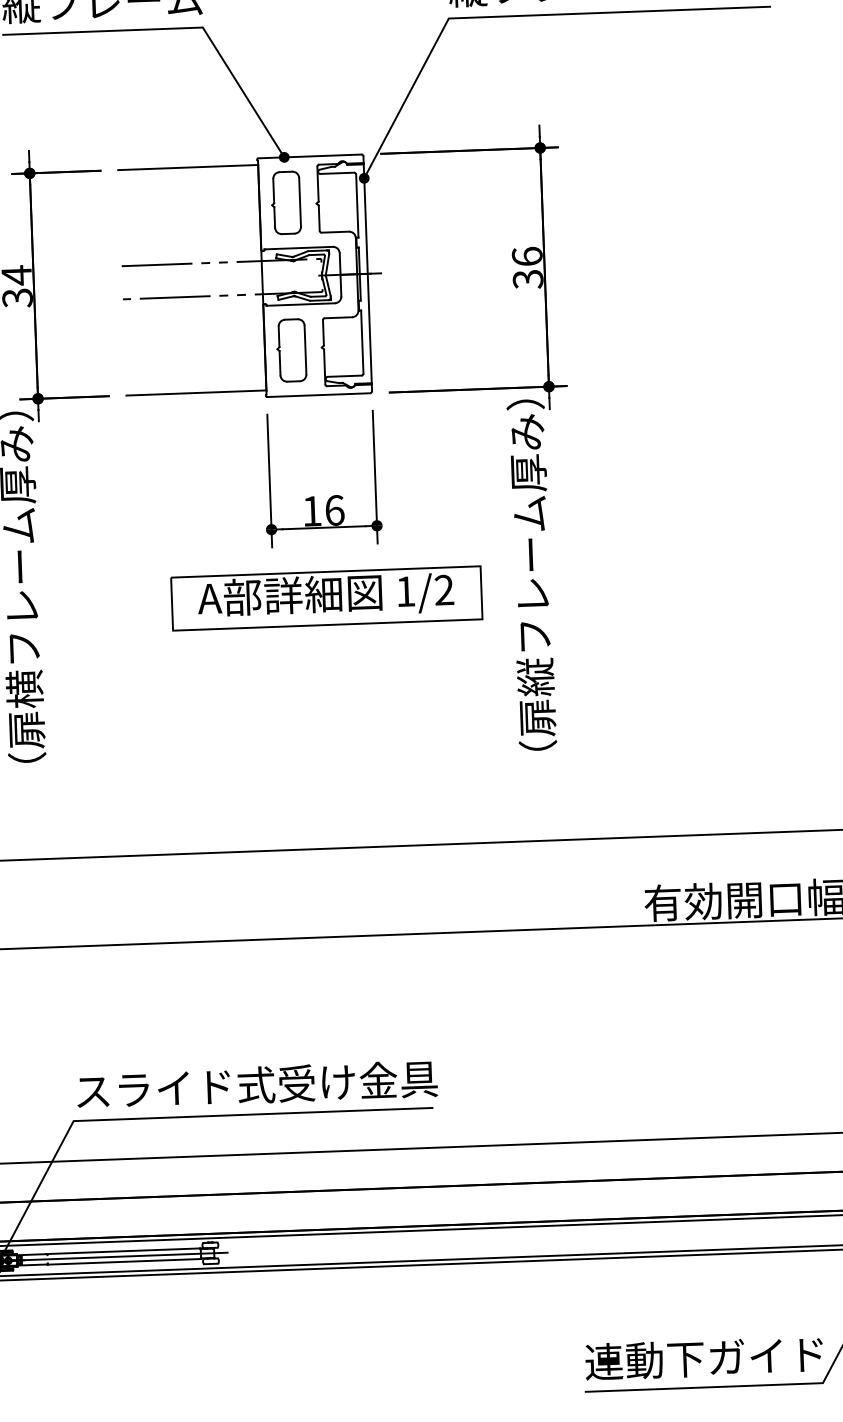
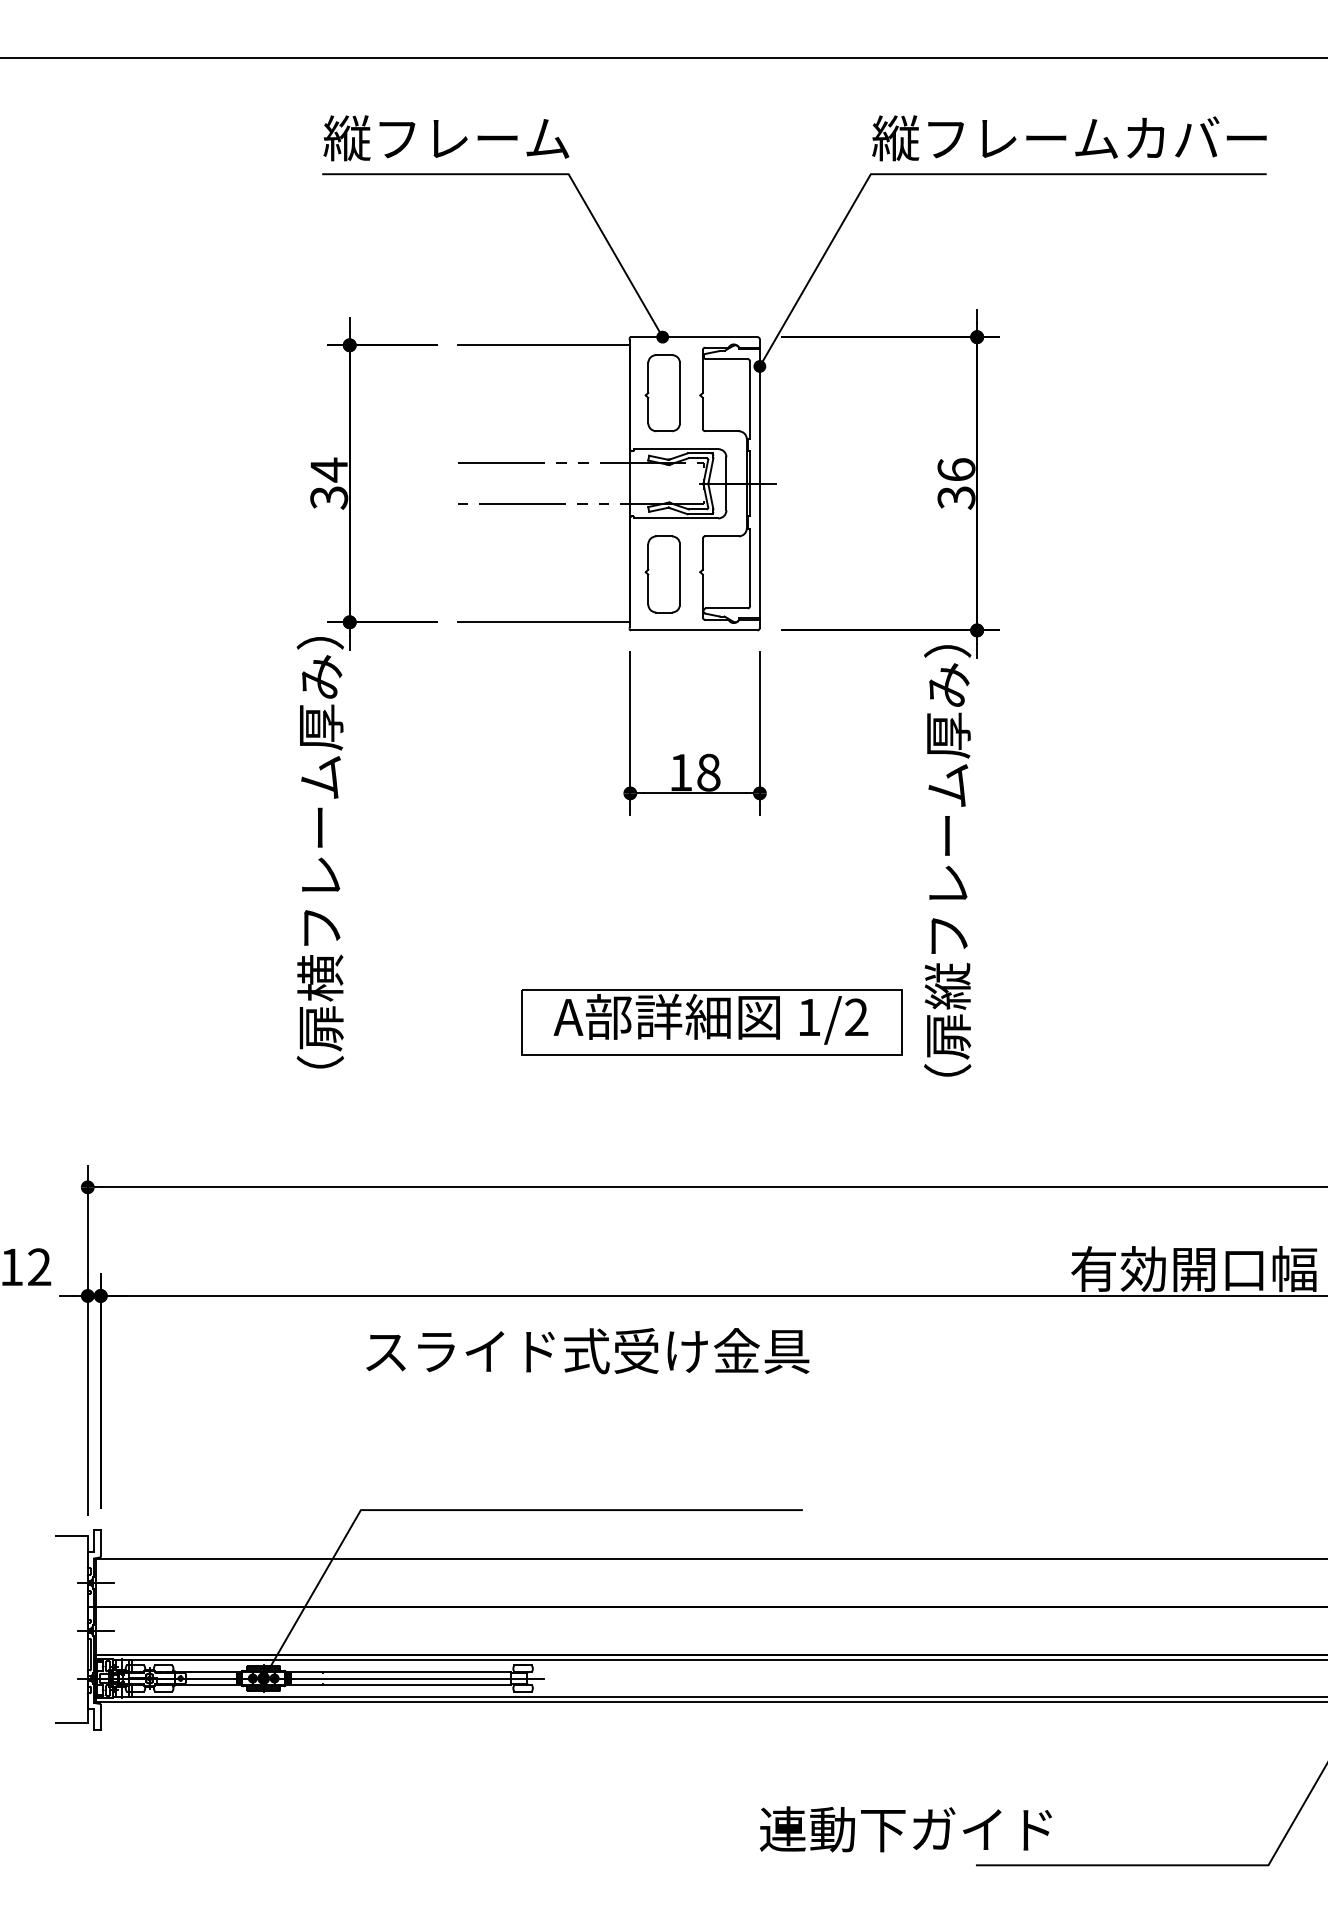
text: (334, 510) -> (708, 772), 16 -> 18
part: (326, 598) -> (711, 1022), moved
text: (257, 1085) -> (587, 1351), moved
text: (703, 1358) -> (905, 1829), moved

